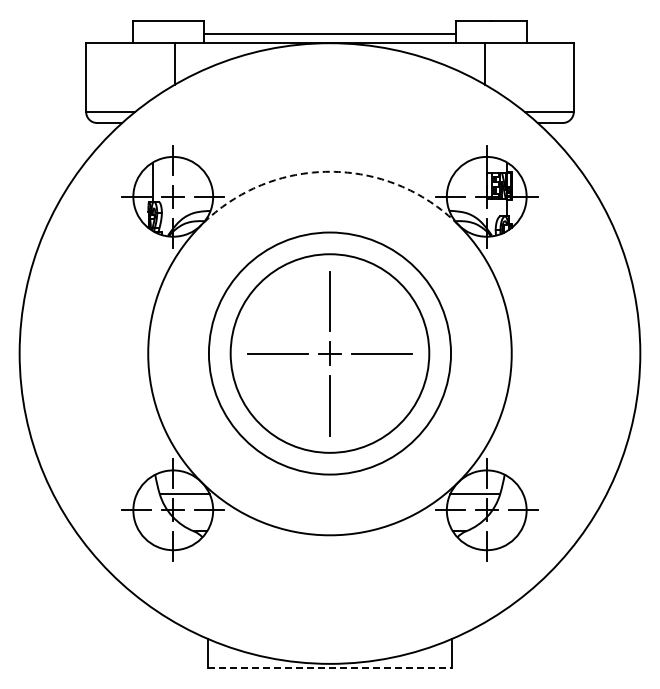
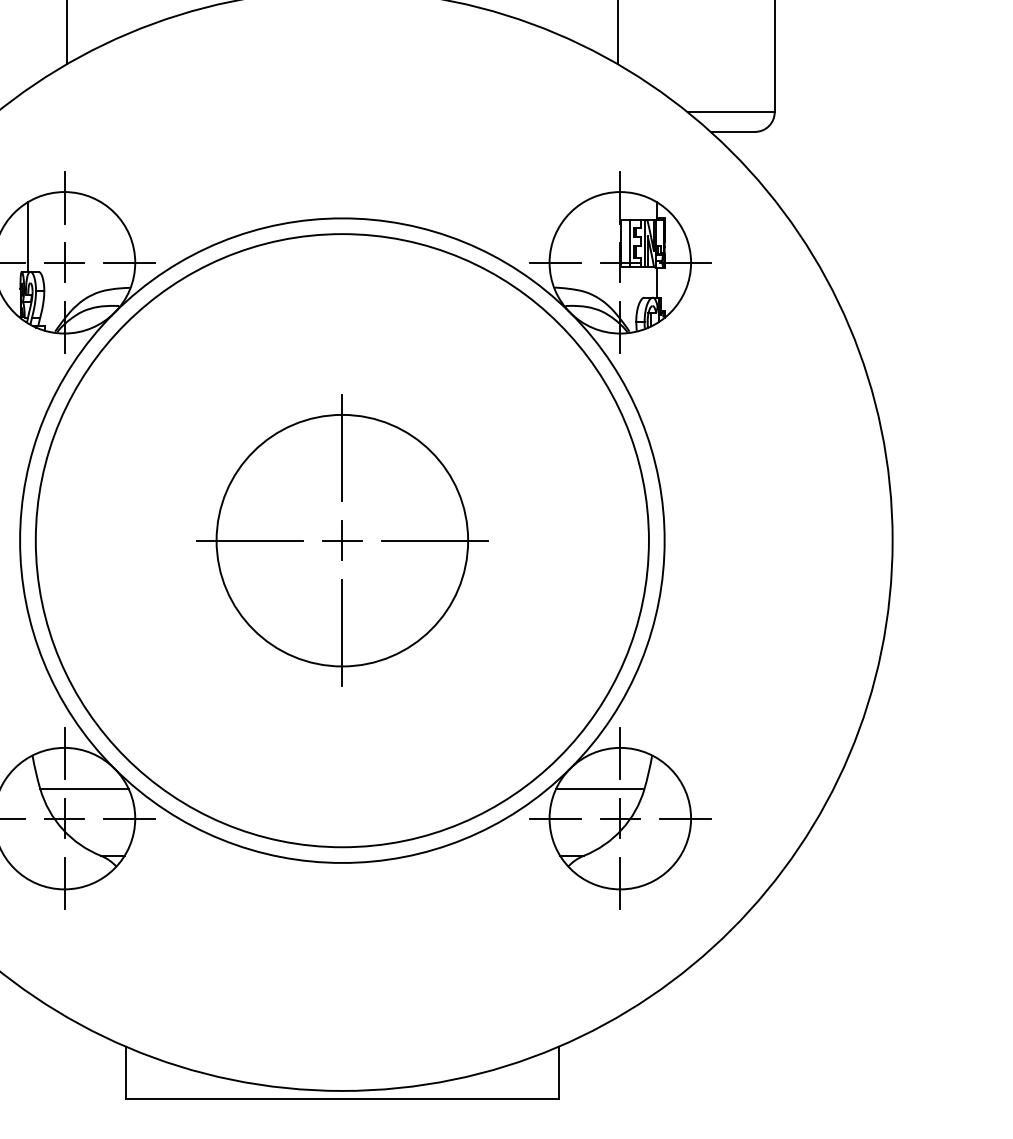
arc: (329, 171) -> (341, 217), dashed -> solid
circle: (329, 353) -> (341, 540), size x0.71
circle: (329, 353) -> (341, 540), size x1.43
line: (329, 668) -> (341, 1099), dashed -> solid

